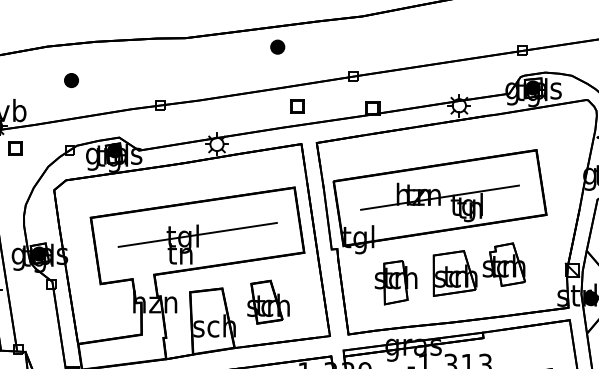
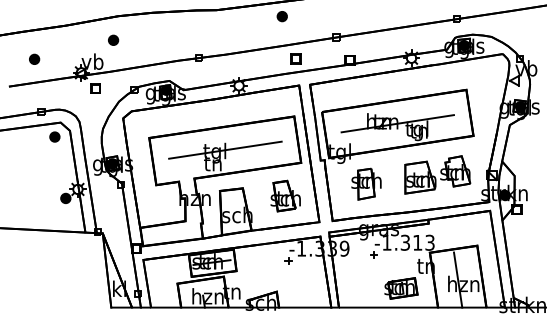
part: (71, 79) -> (113, 39), moved
part: (478, 269) -> (437, 174), moved
part: (268, 301) -> (285, 195), moved

